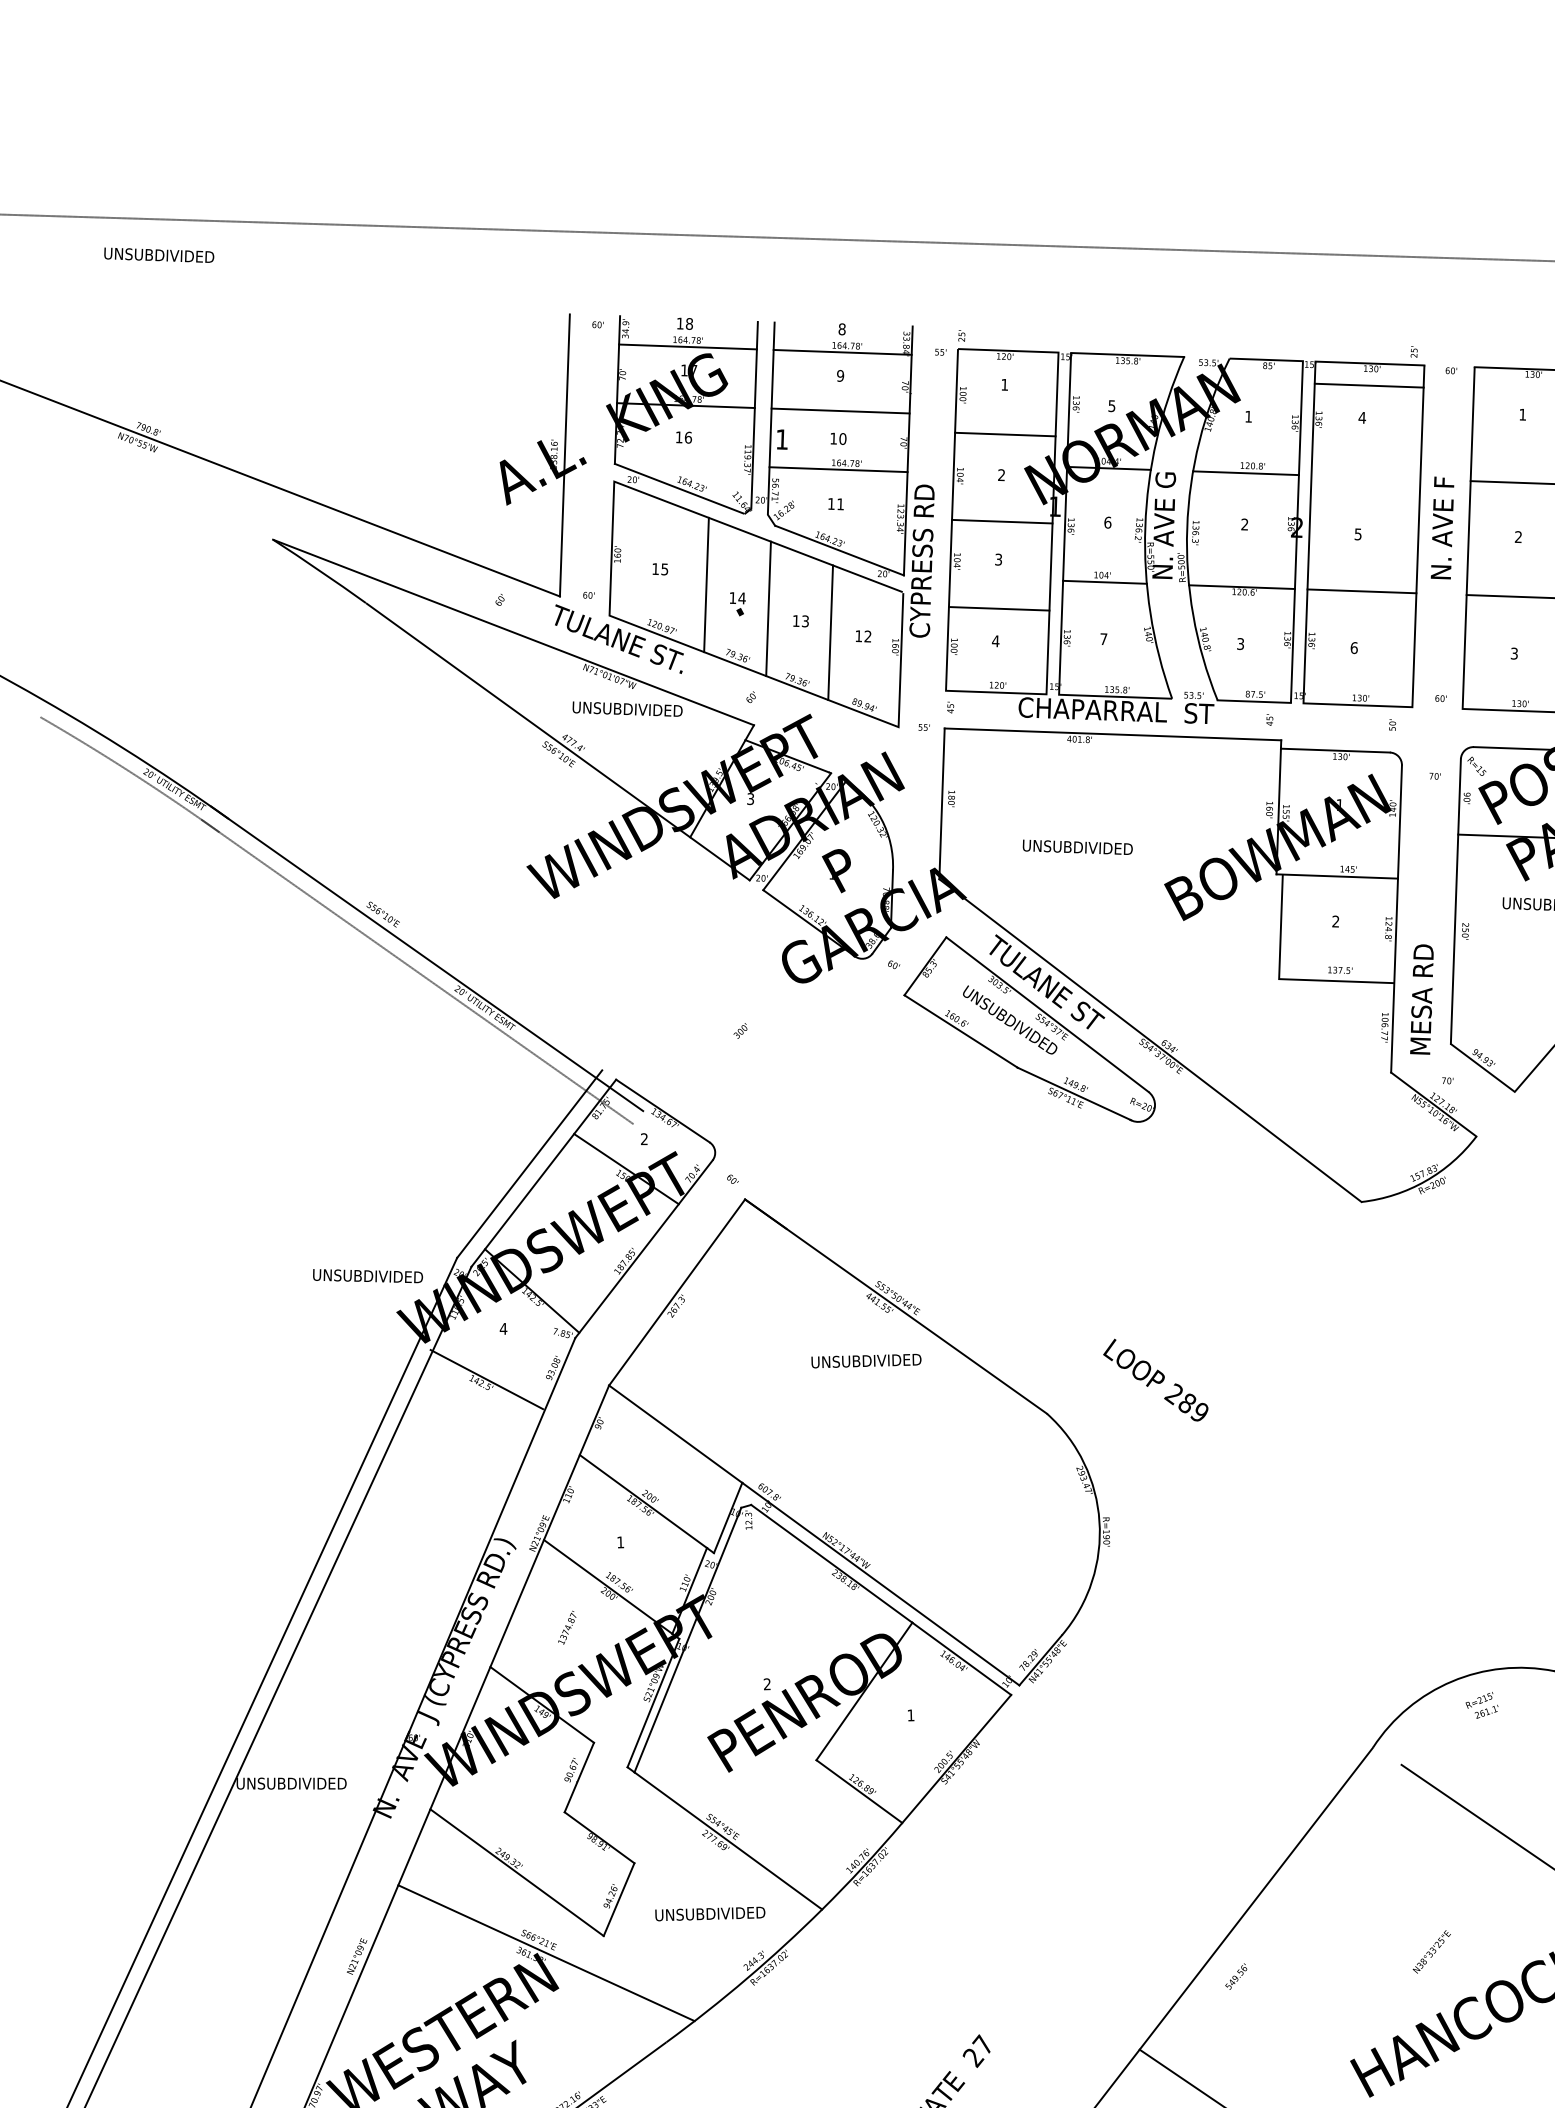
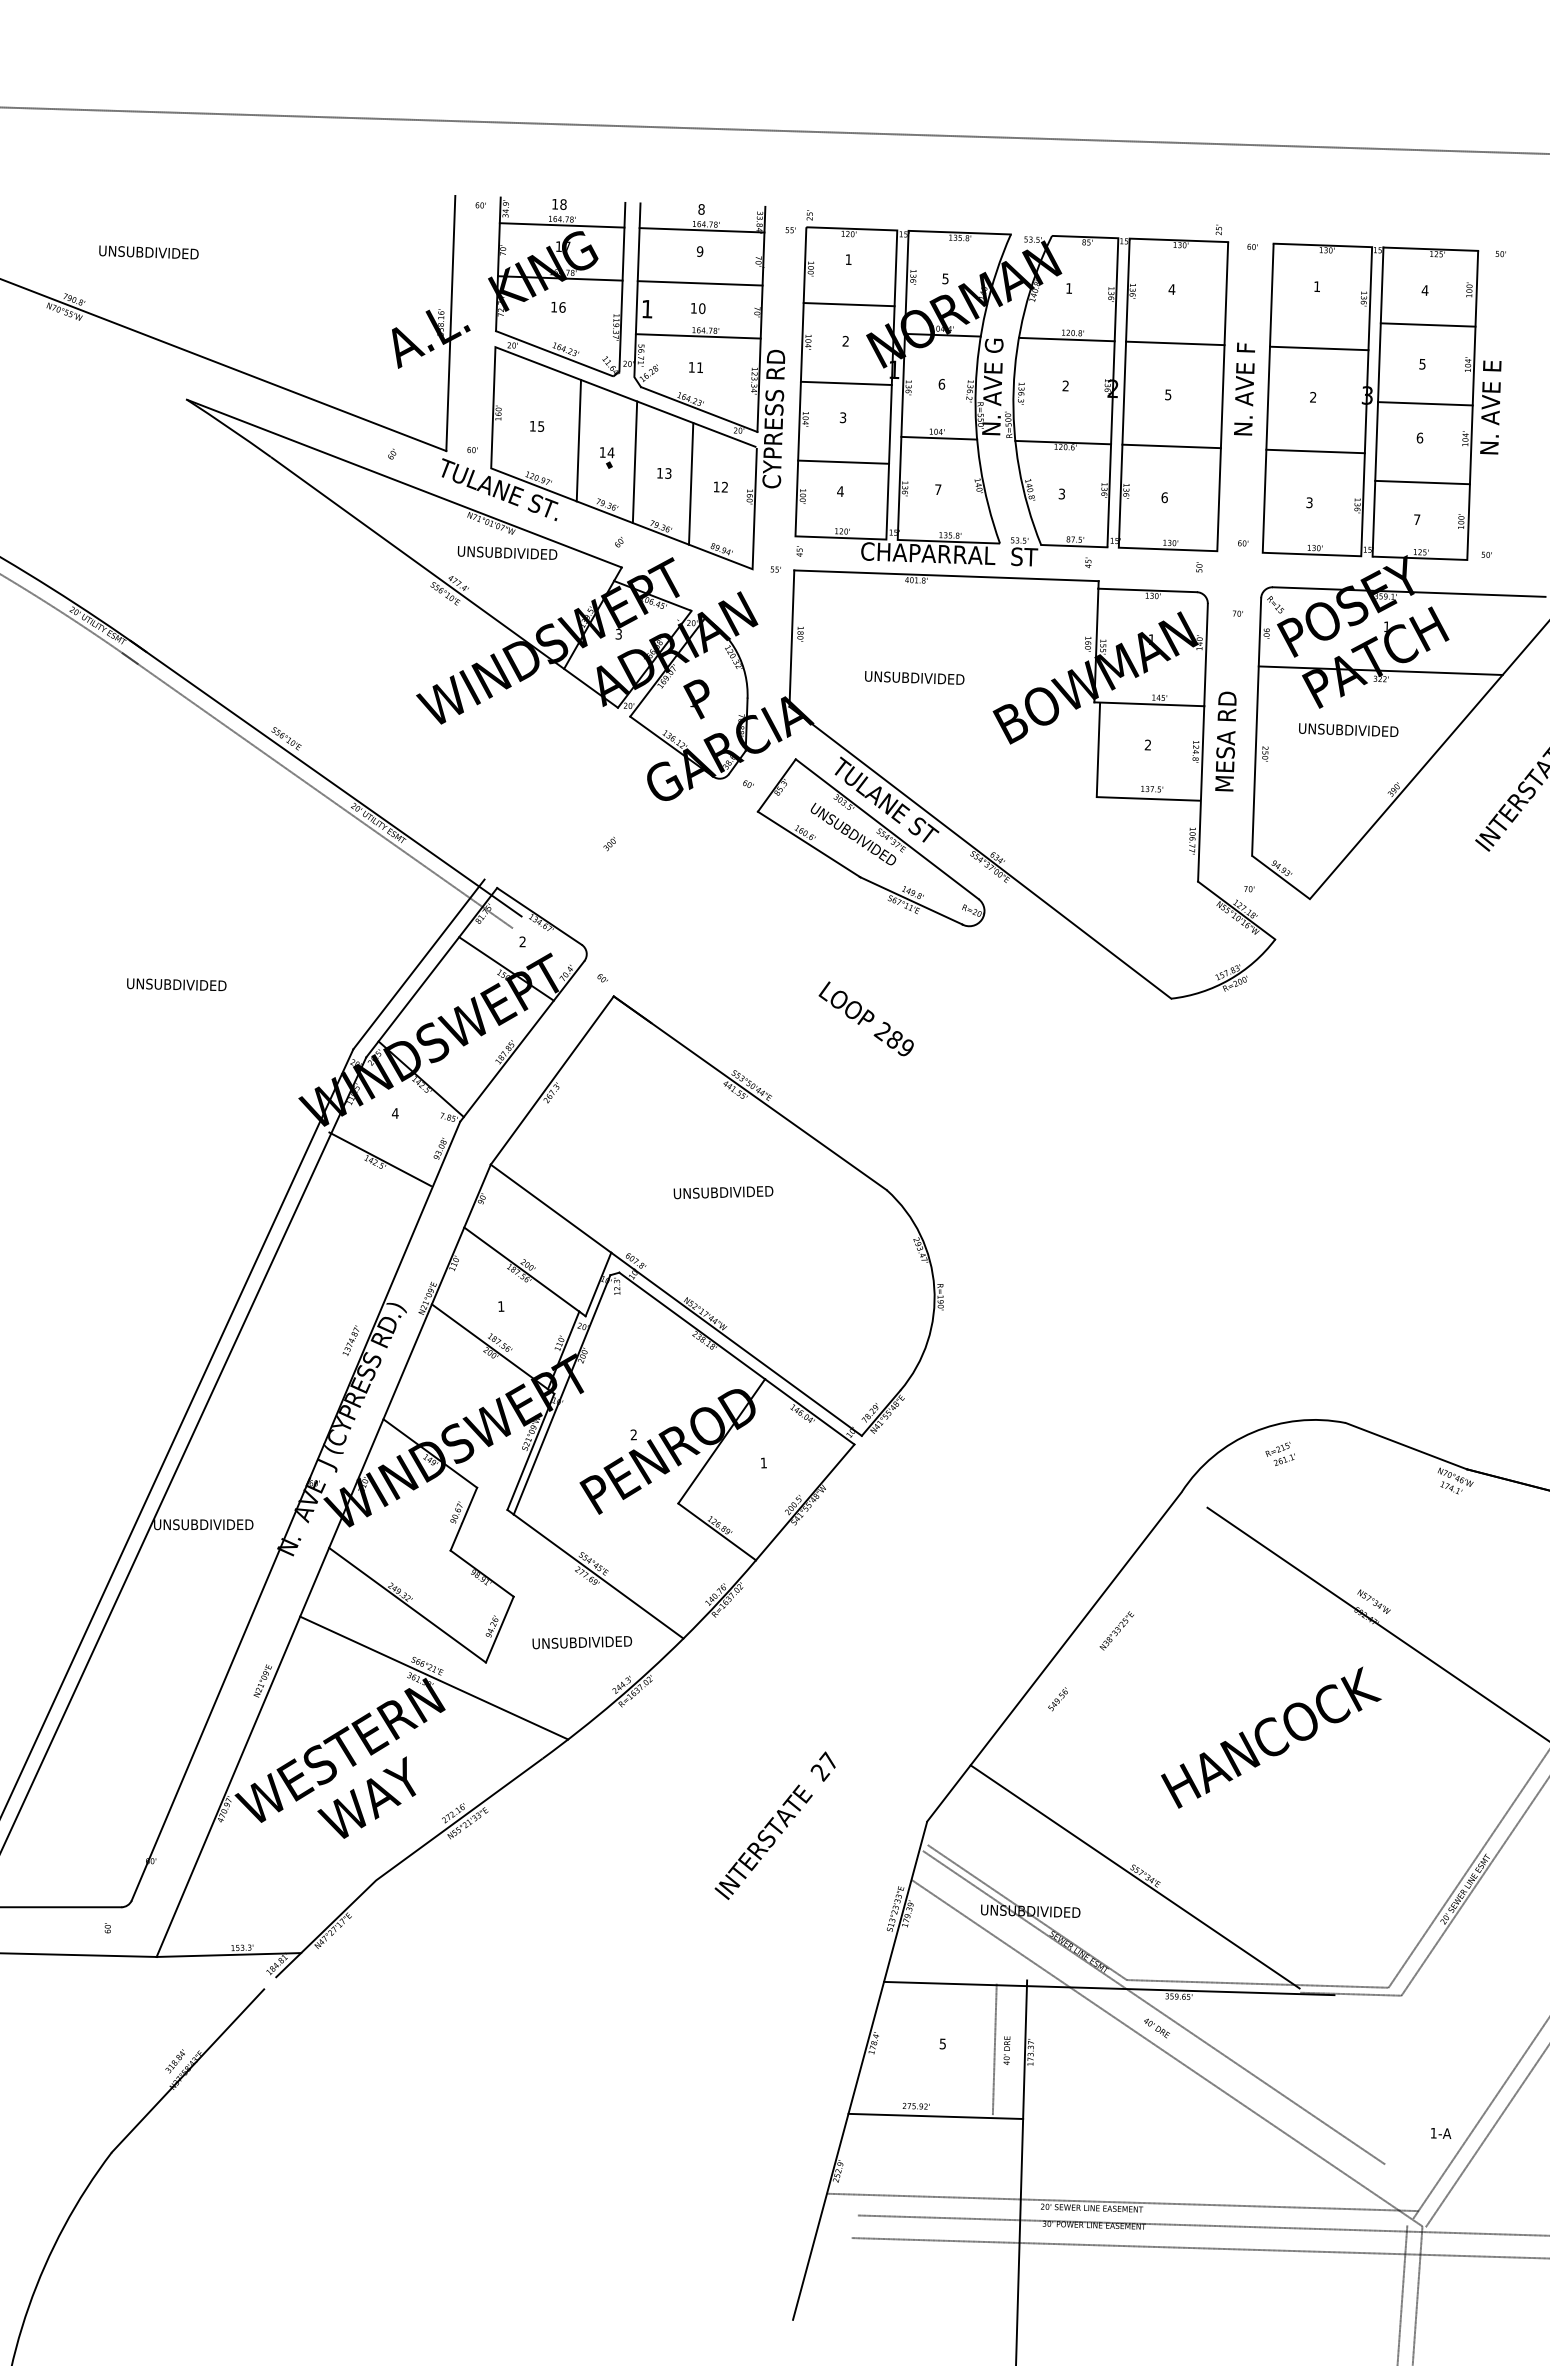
text: (158, 255) -> (148, 252), moved
line: (1369, 385) -> (1175, 343), moved
text: (1421, 999) -> (1225, 741), moved
text: (367, 1275) -> (176, 984), moved
text: (866, 1361) -> (723, 1192), moved
text: (1154, 1379) -> (865, 1018), moved
text: (566, 1627) -> (350, 1340), moved
text: (1431, 1951) -> (1116, 1630), moved

